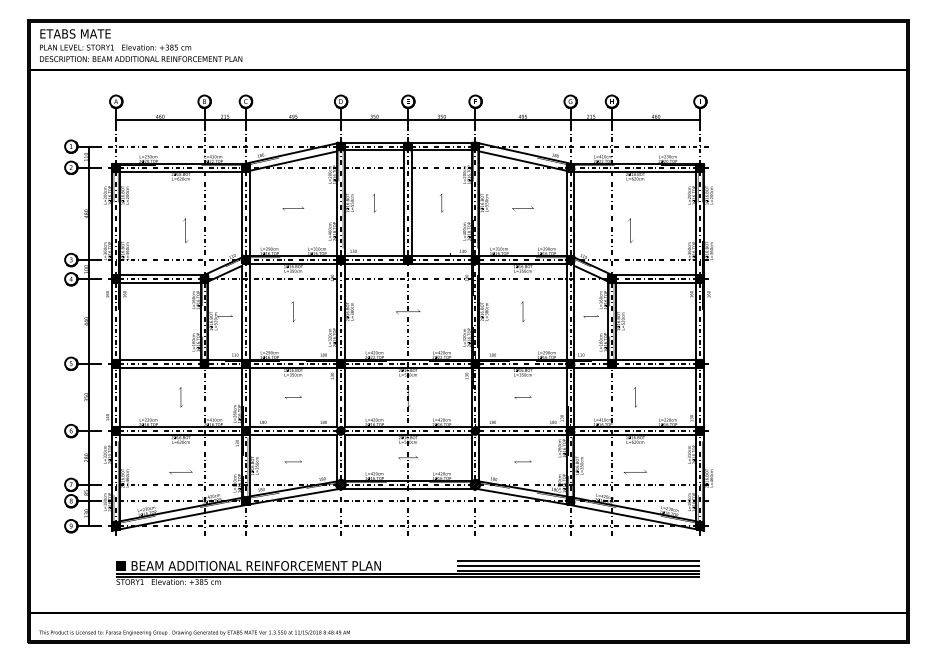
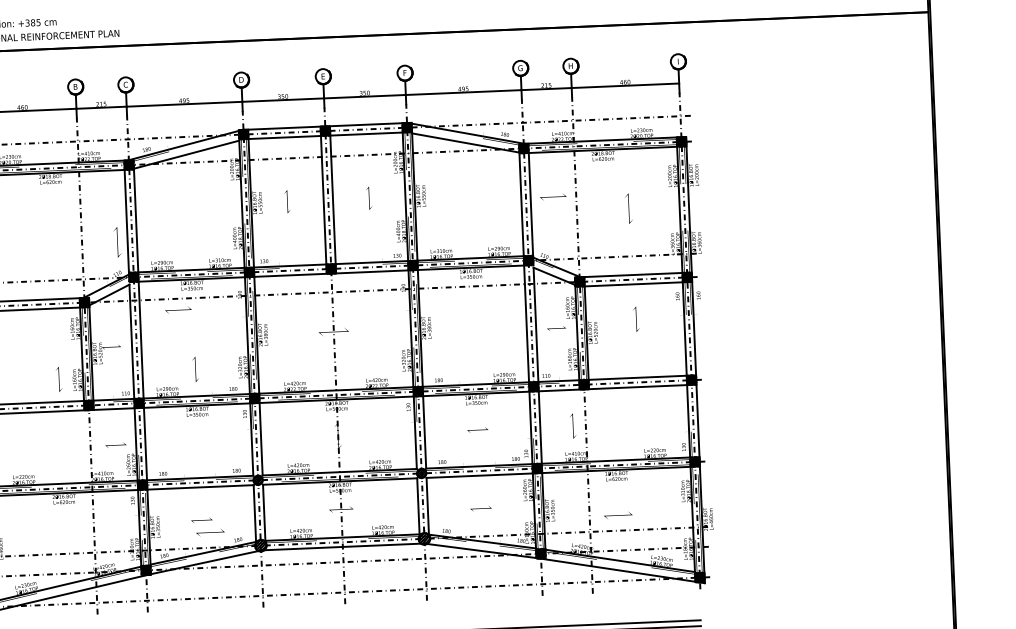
line: (293, 208) -> (178, 310), moved
line: (522, 208) -> (552, 197), moved
line: (185, 230) -> (117, 242), moved
line: (630, 230) -> (628, 208), moved
line: (293, 311) -> (195, 369), moved
line: (523, 311) -> (636, 318), moved
line: (180, 397) -> (58, 379), moved
line: (293, 397) -> (116, 445), moved
line: (635, 397) -> (573, 426), moved
line: (180, 472) -> (209, 532), moved

